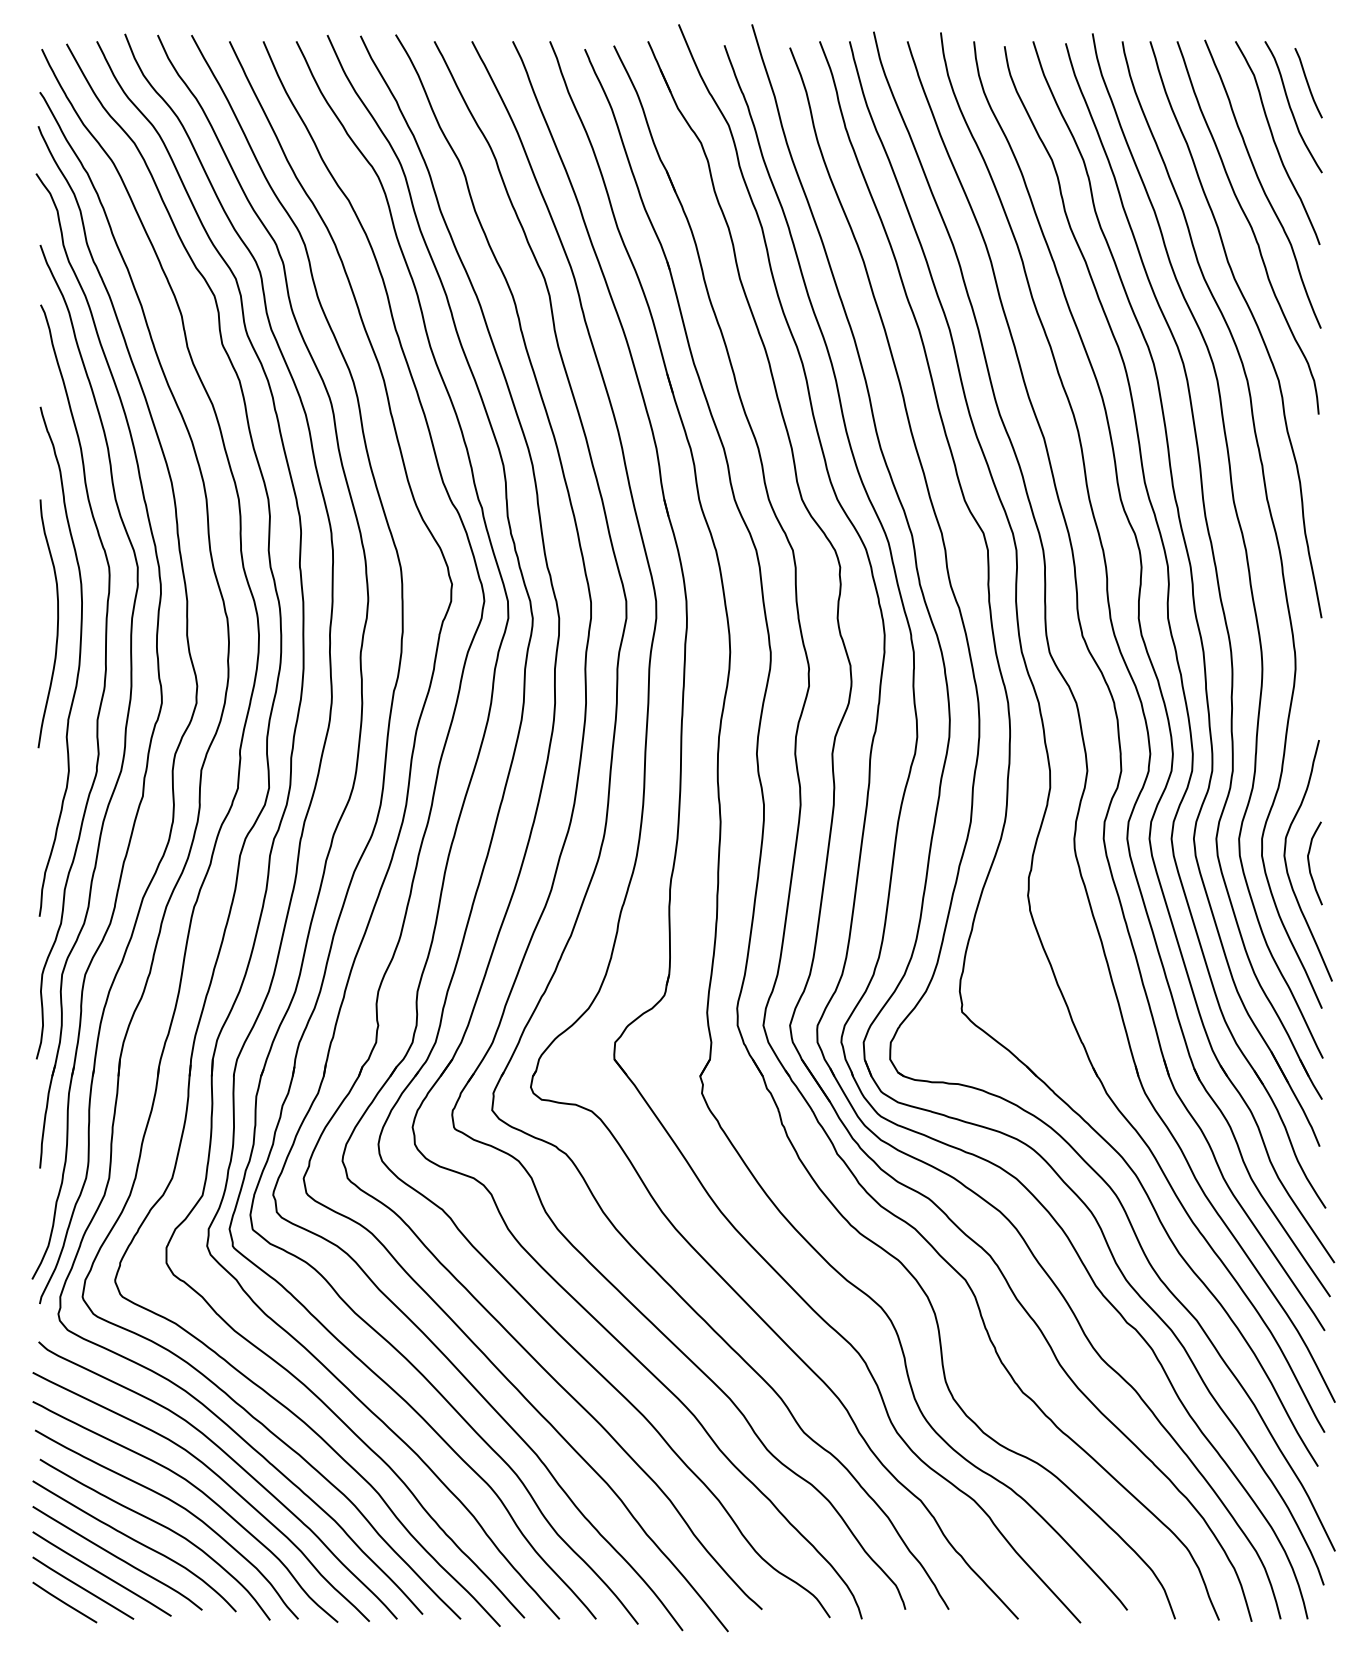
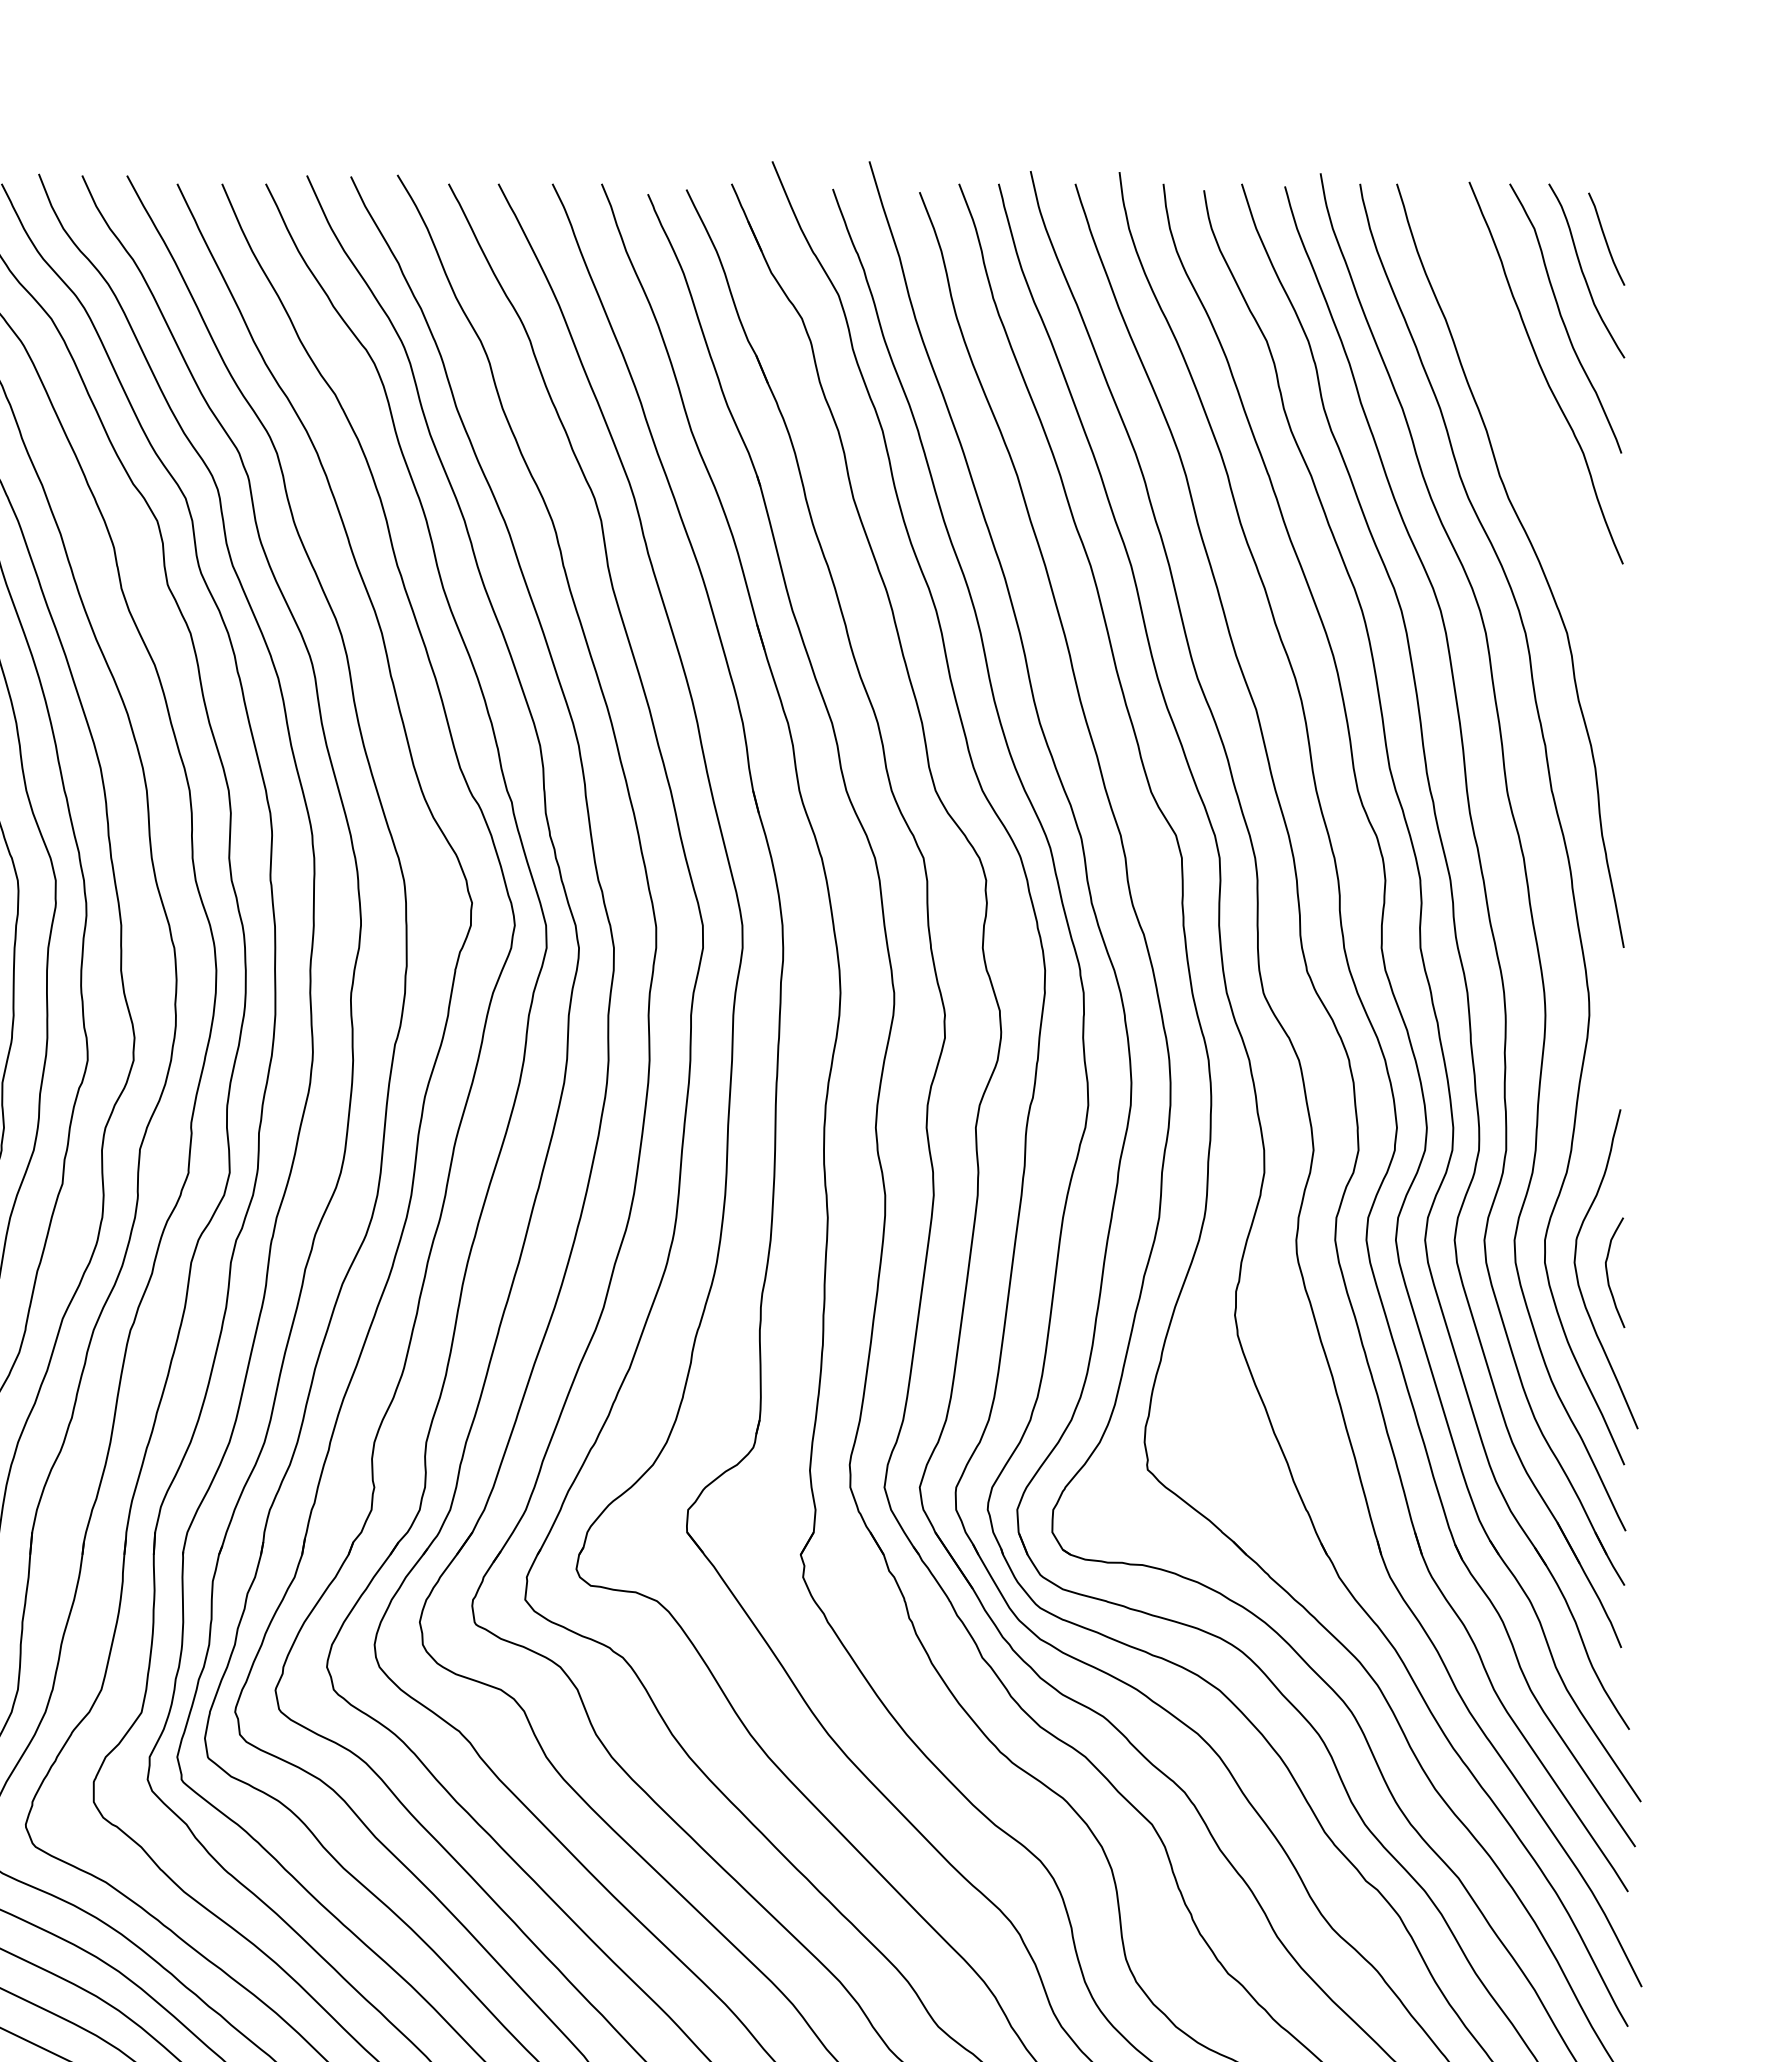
curve: (1249, 225) -> (1528, 427), removed

